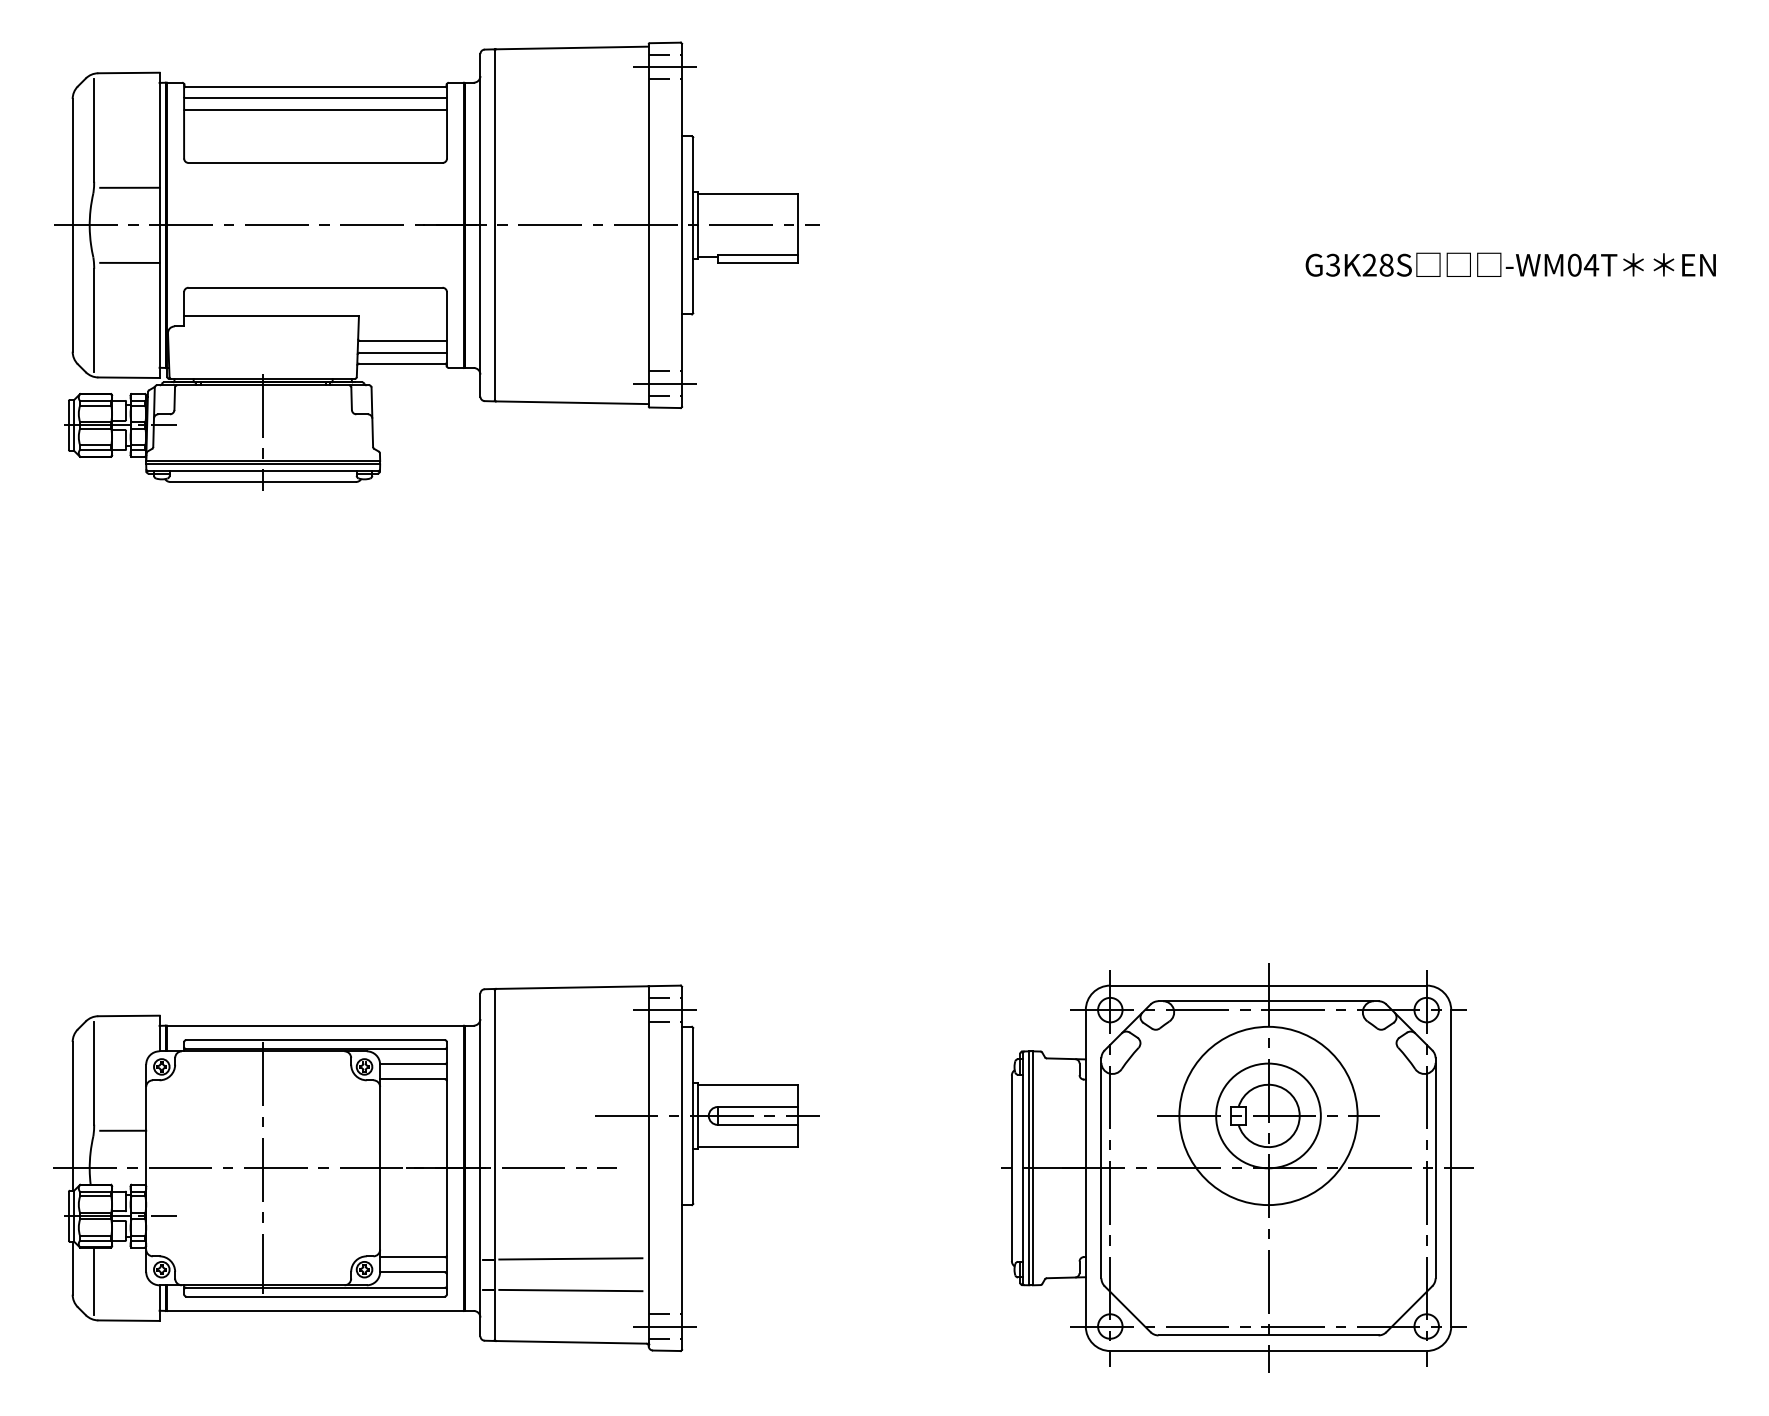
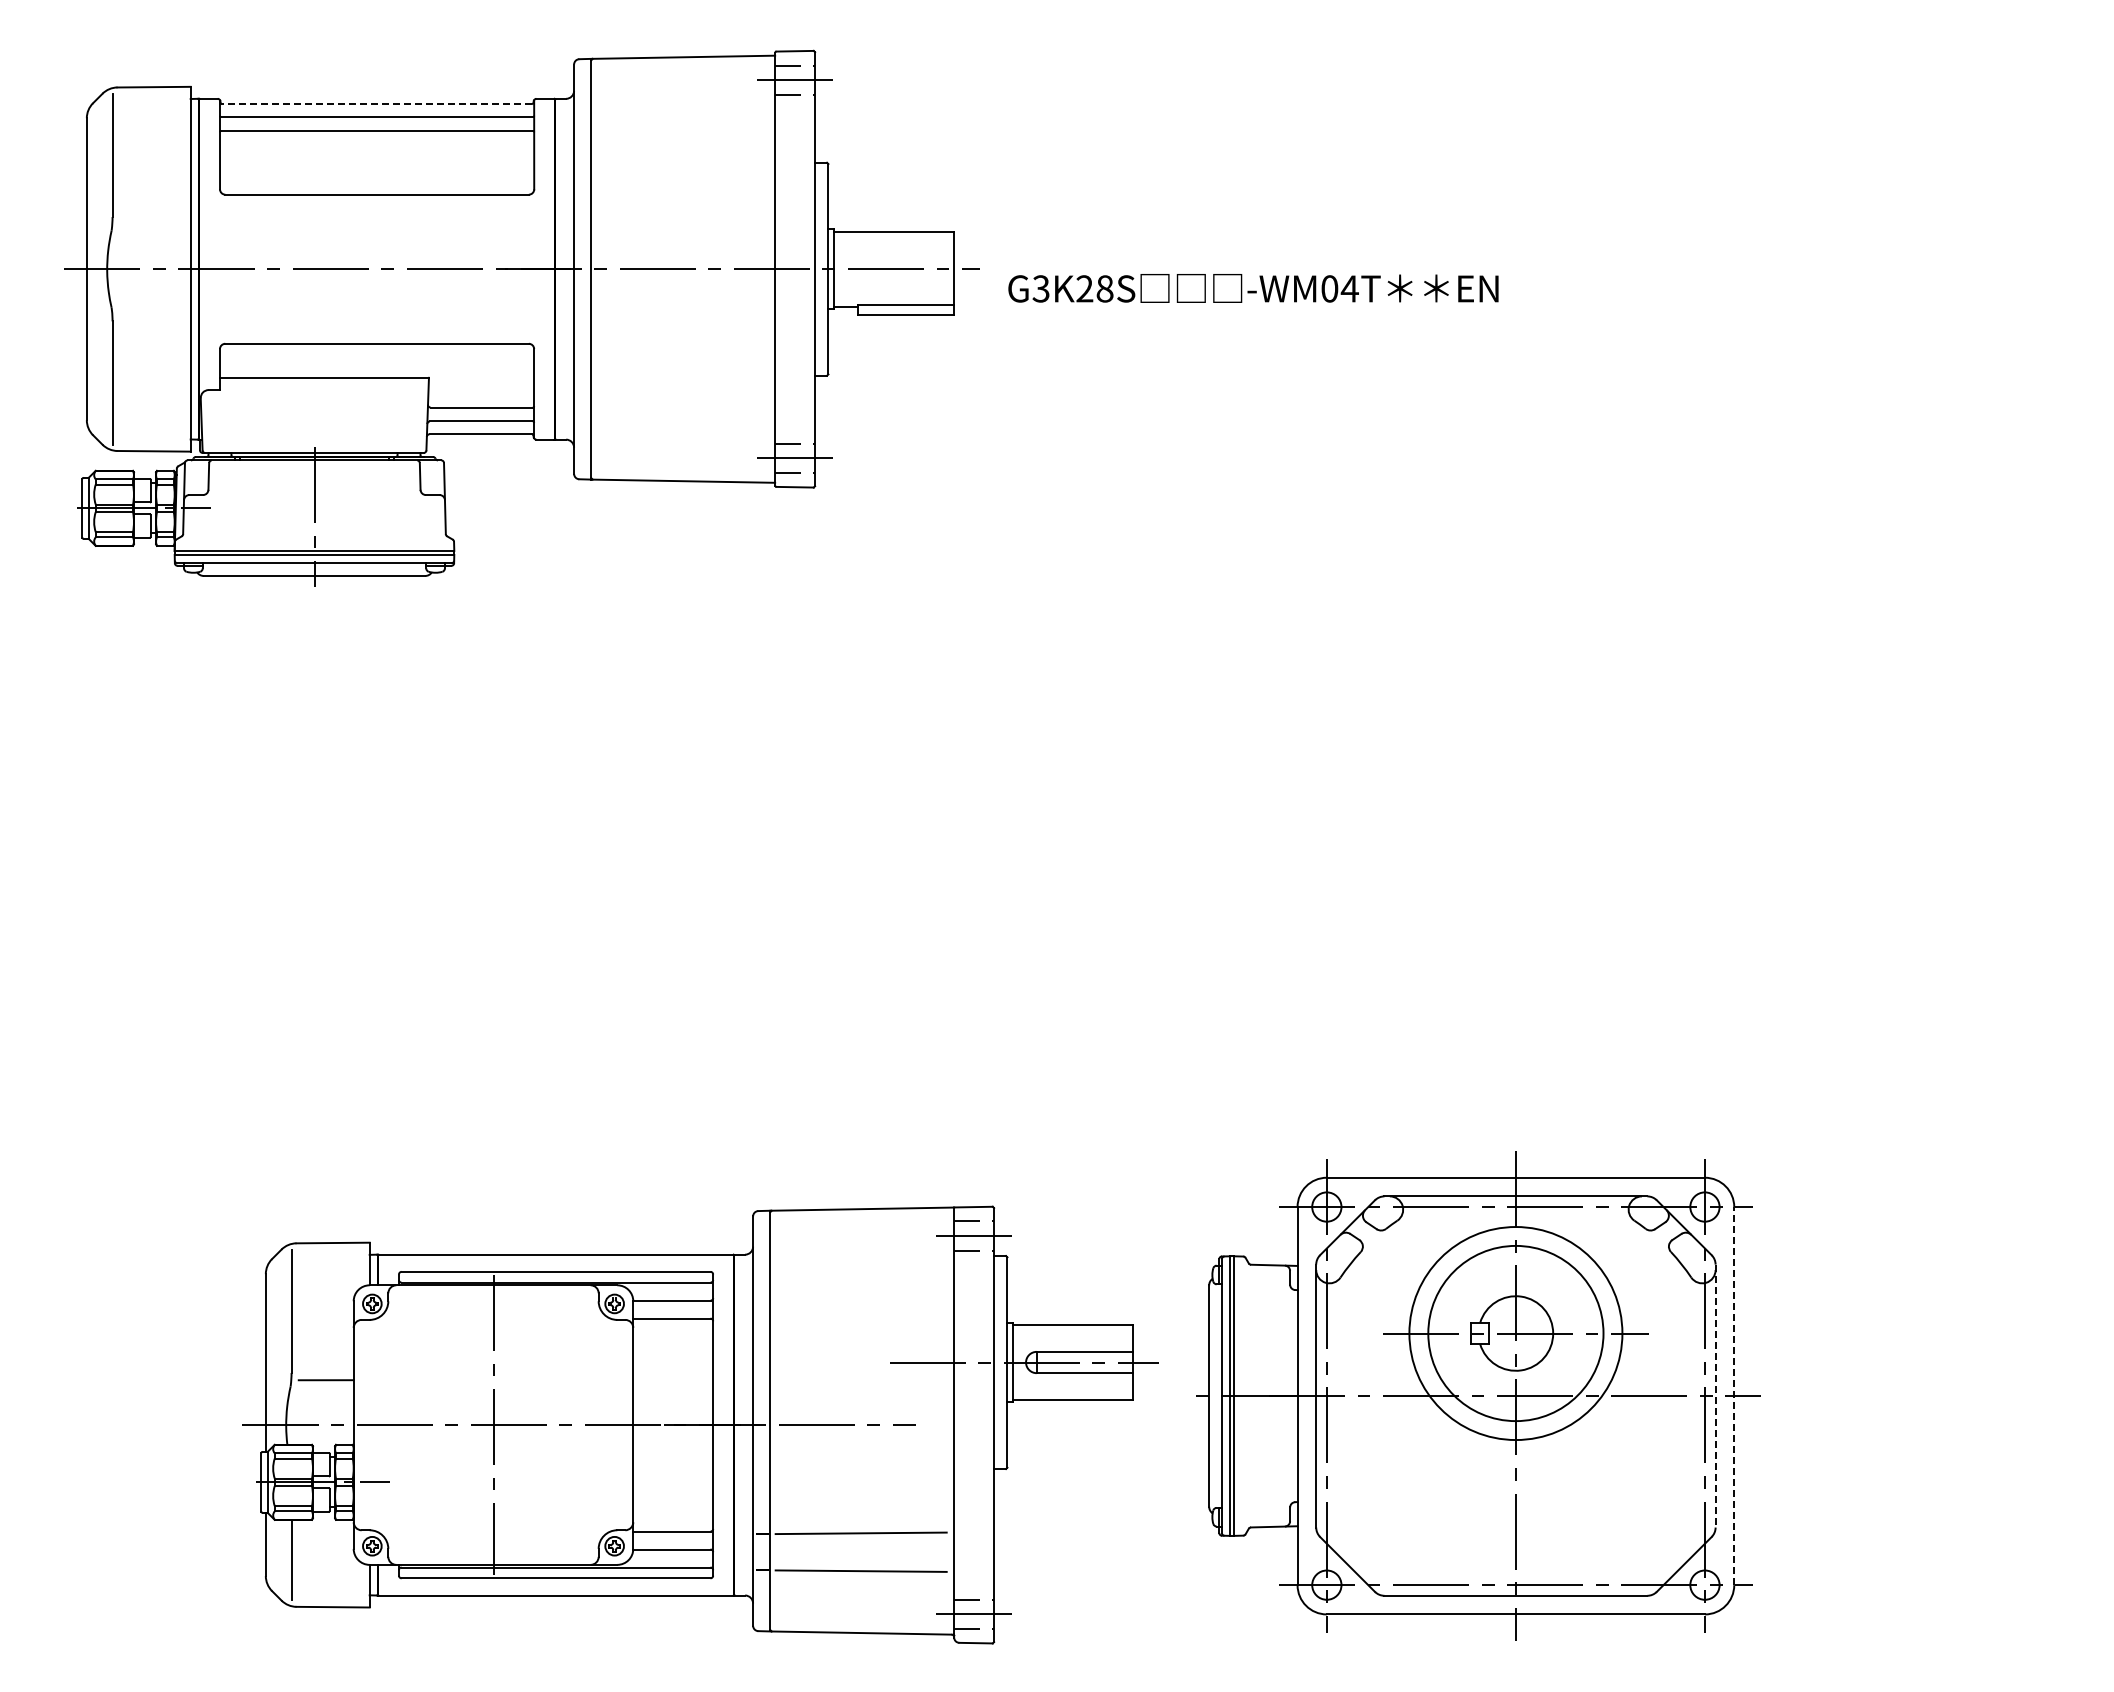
line: (315, 87) -> (376, 104), solid -> dashed
line: (129, 187) -> (154, 224), removed
line: (129, 263) -> (154, 314), removed
text: (1510, 264) -> (1253, 288), moved
circle: (1268, 1115) -> (1515, 1333), size x1.4
part: (436, 1167) -> (700, 1424), moved
line: (1451, 1167) -> (1734, 1395), solid -> dashed
line: (1435, 1168) -> (1715, 1396), solid -> dashed

